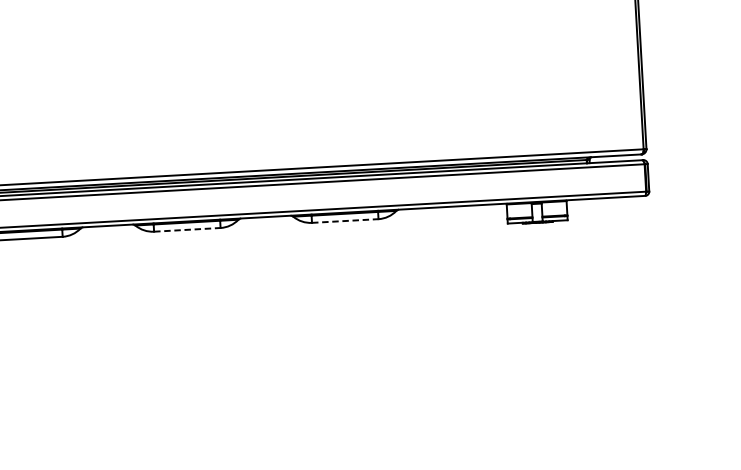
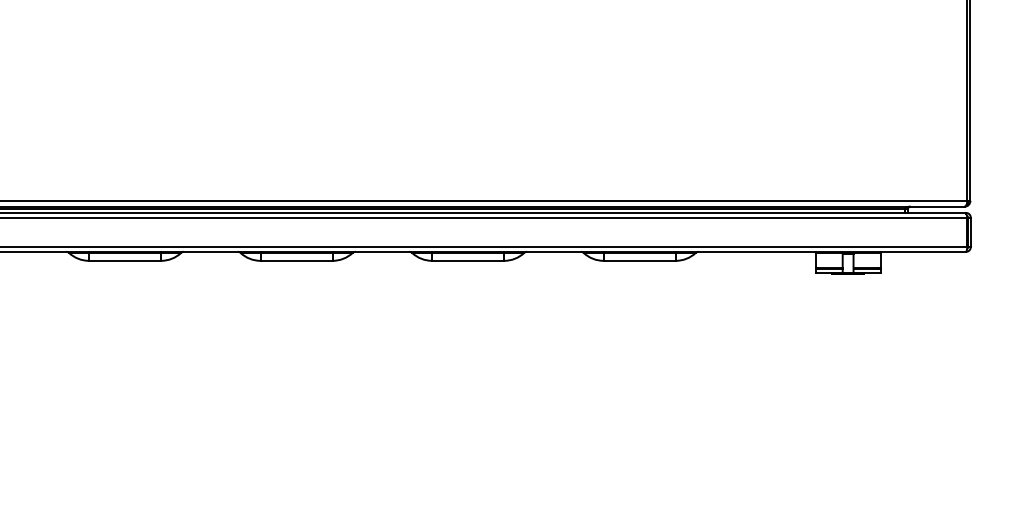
line: (345, 220) -> (640, 260), dashed -> solid
line: (187, 229) -> (468, 260), dashed -> solid

